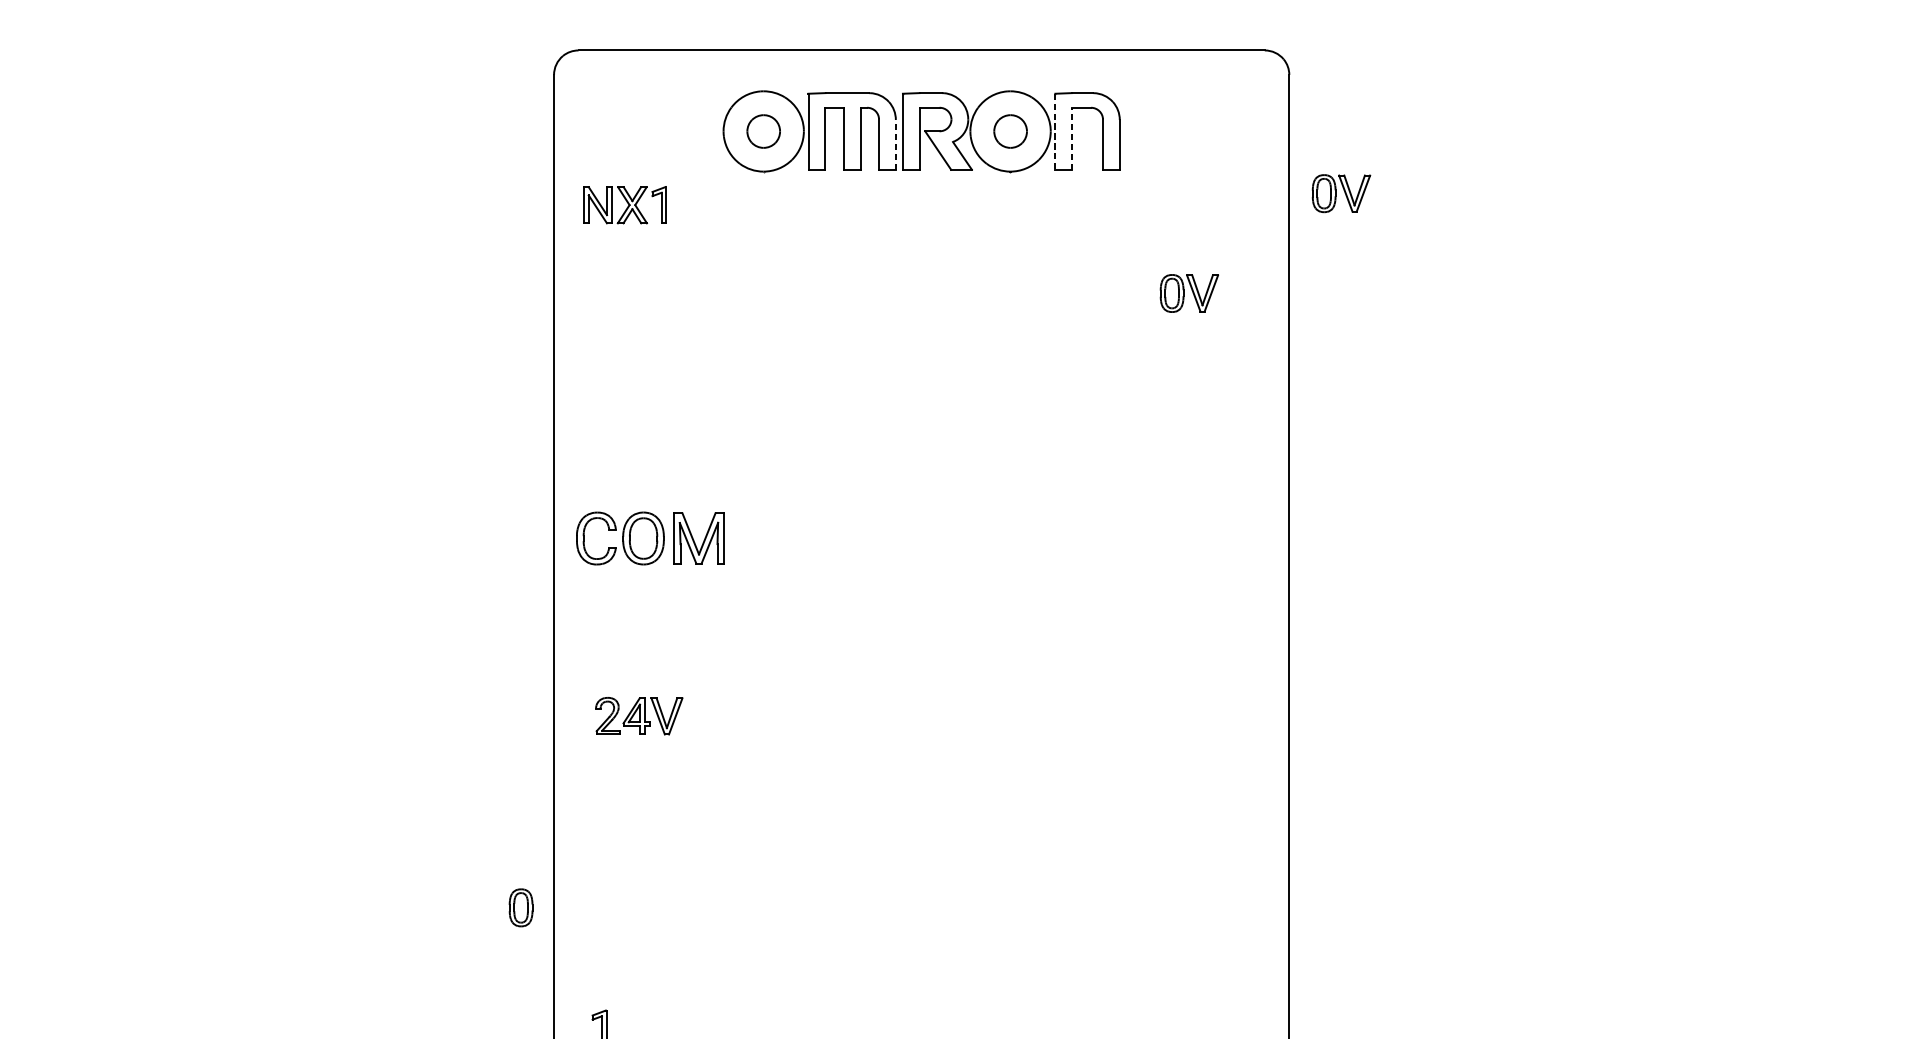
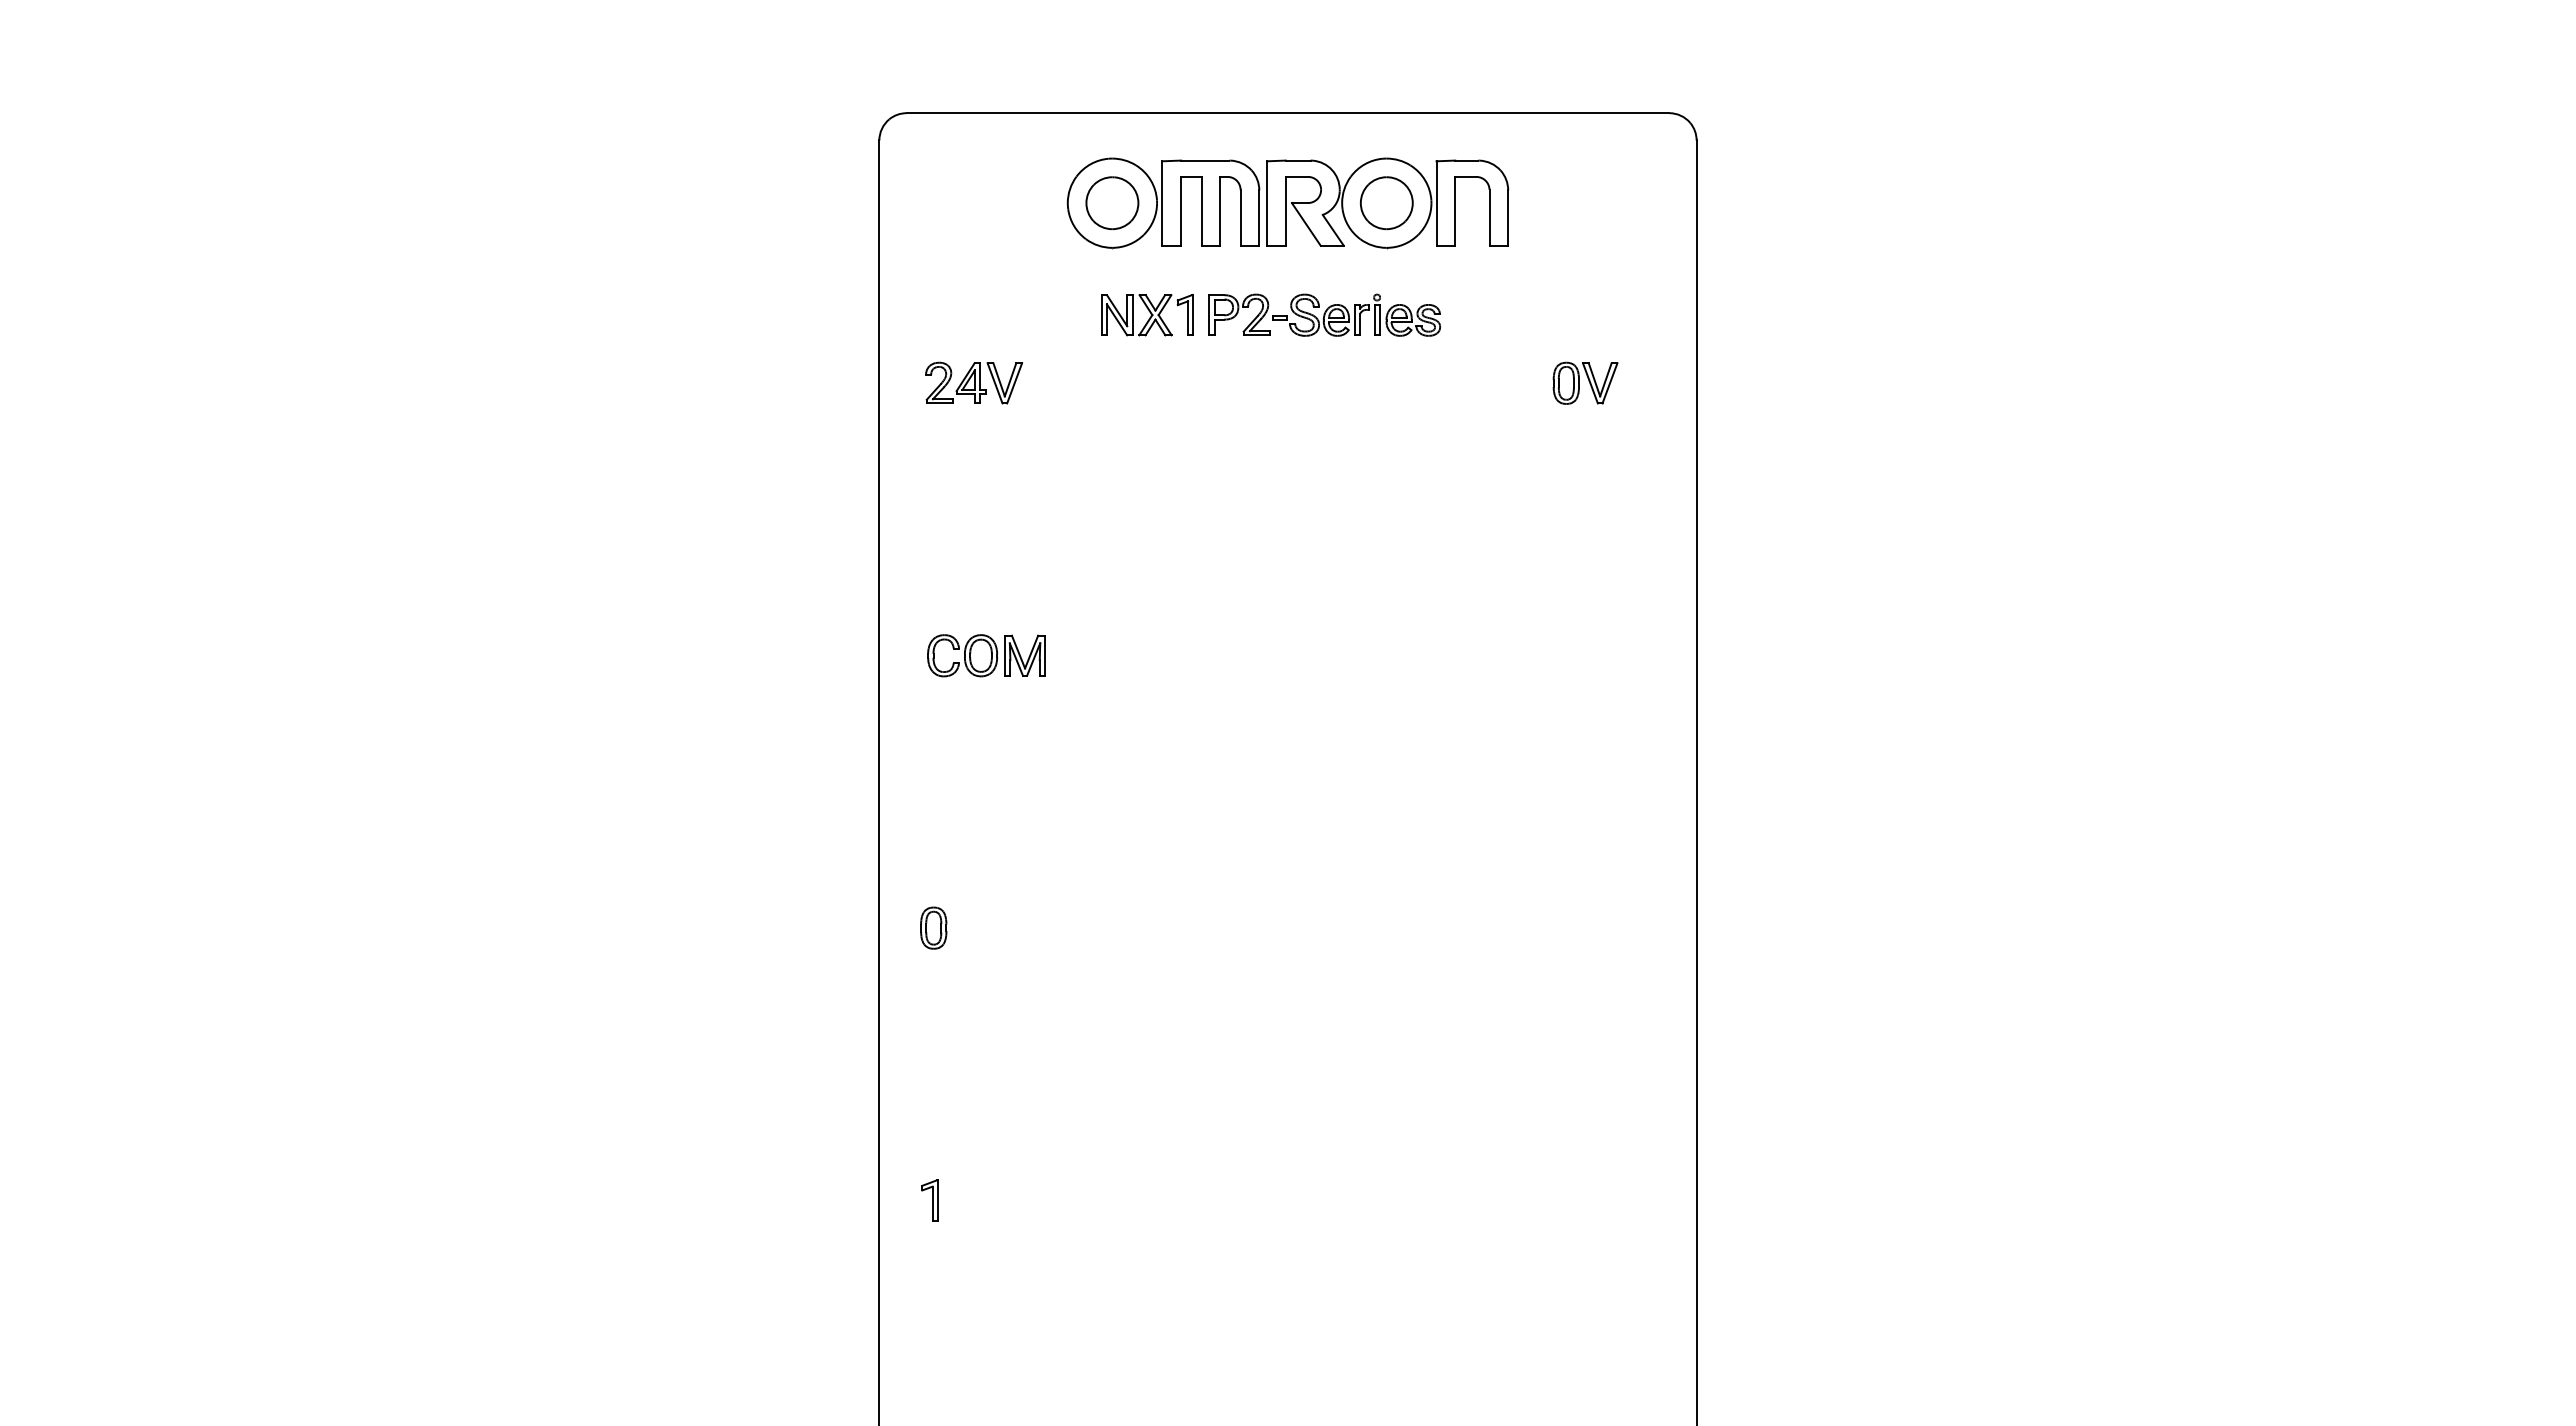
part: (763, 131) -> (1112, 203), size x1.43
part: (1010, 131) -> (1386, 203), size x1.43
line: (1055, 132) -> (1436, 204), dashed -> solid
line: (1072, 138) -> (1455, 210), dashed -> solid
line: (896, 145) -> (1259, 218), dashed -> solid
part: (1341, 192) -> (1754, 271), removed
part: (625, 205) -> (1147, 315), moved
part: (954, 231) -> (1324, 314), added
part: (650, 538) -> (986, 655), size x0.71
part: (638, 715) -> (973, 382), moved
part: (520, 907) -> (933, 927), moved

